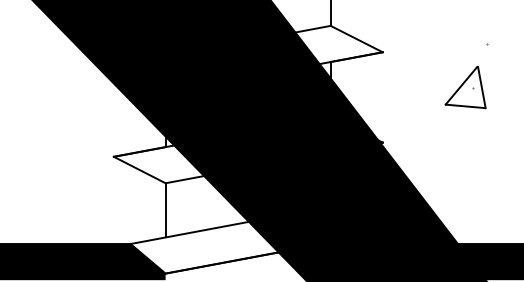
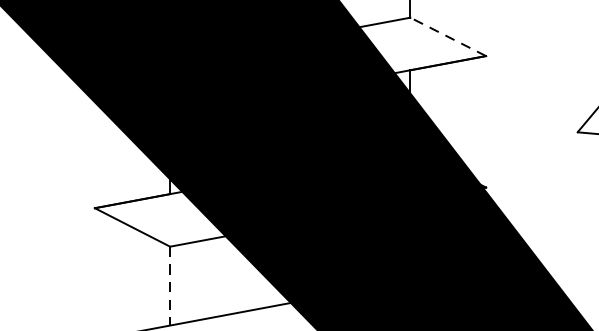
line: (356, 38) -> (447, 36), solid -> dashed
line: (165, 210) -> (169, 286), solid -> dashed

